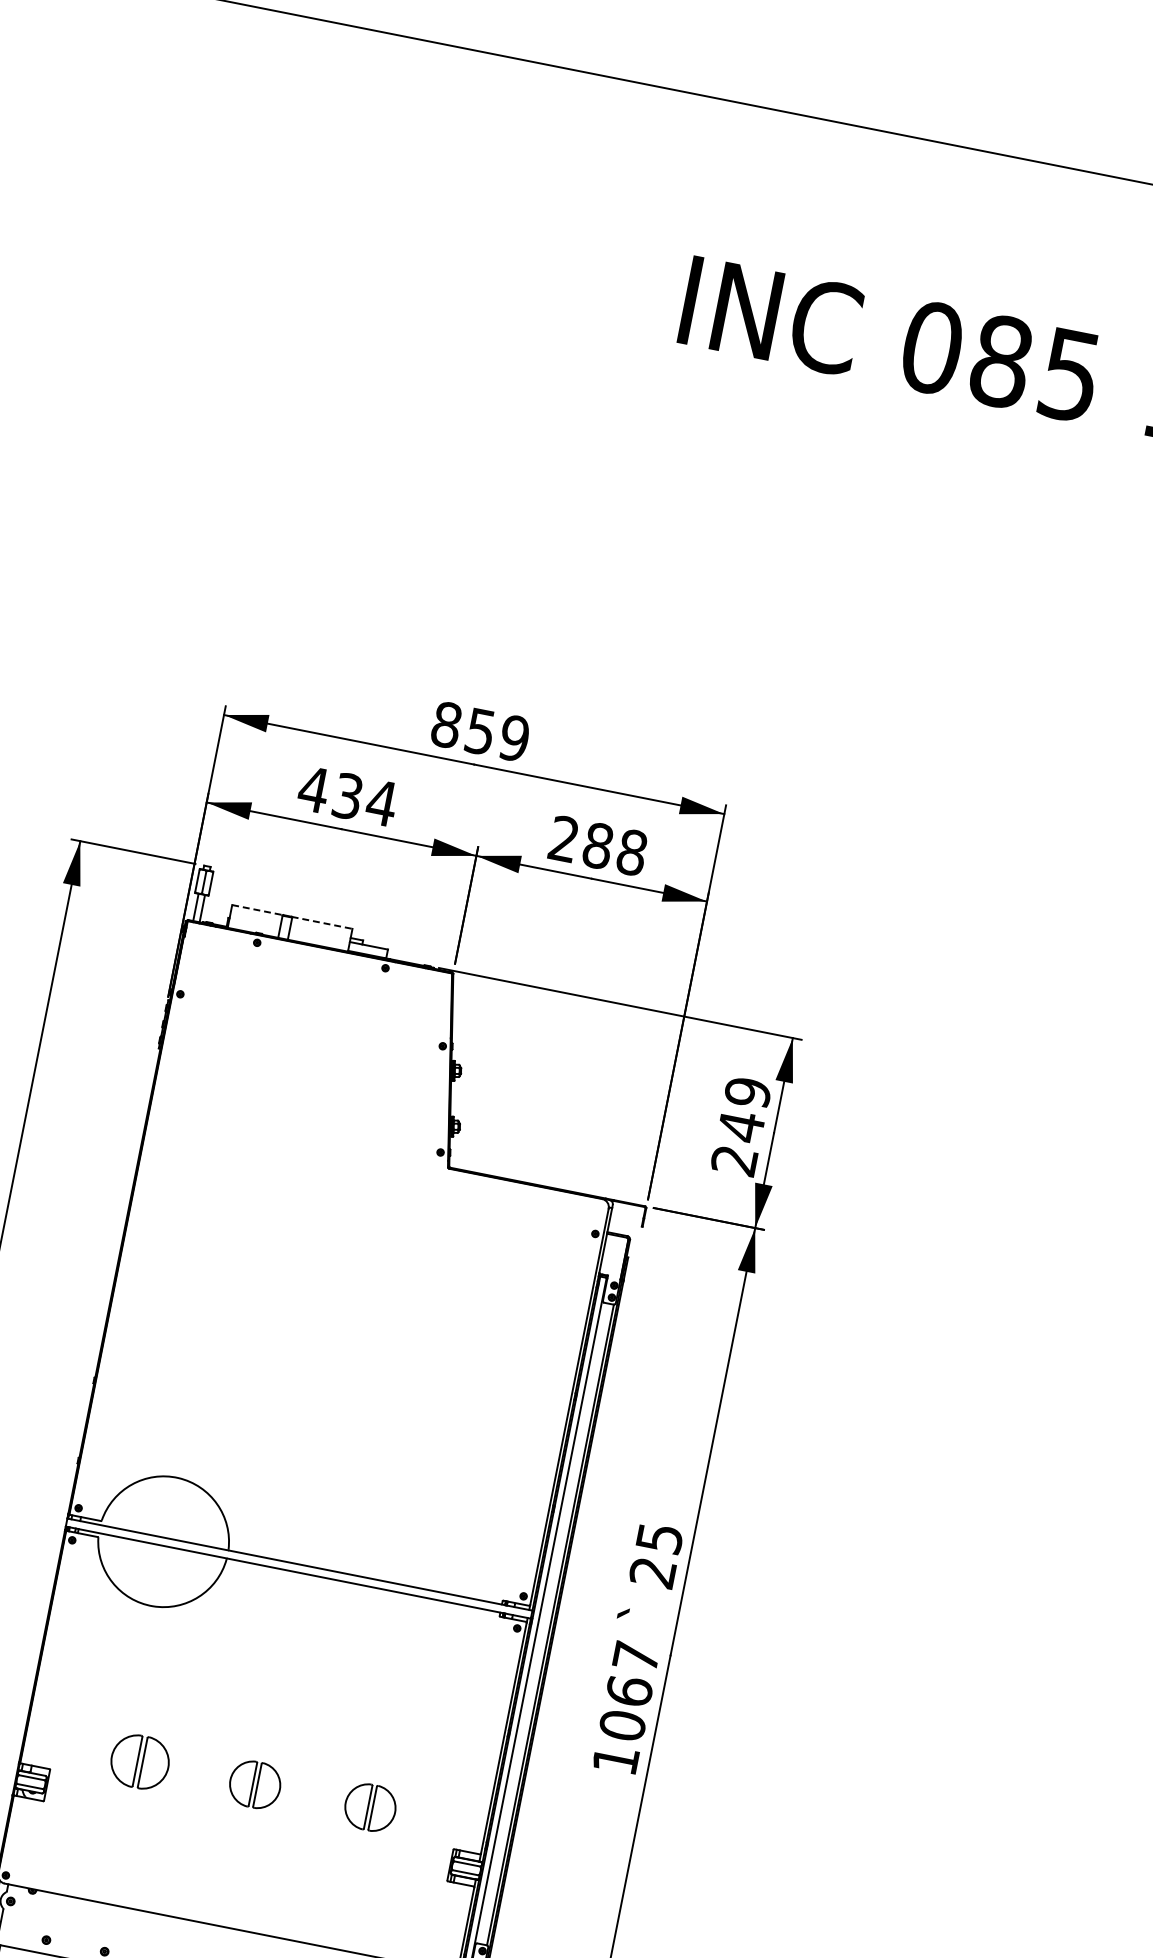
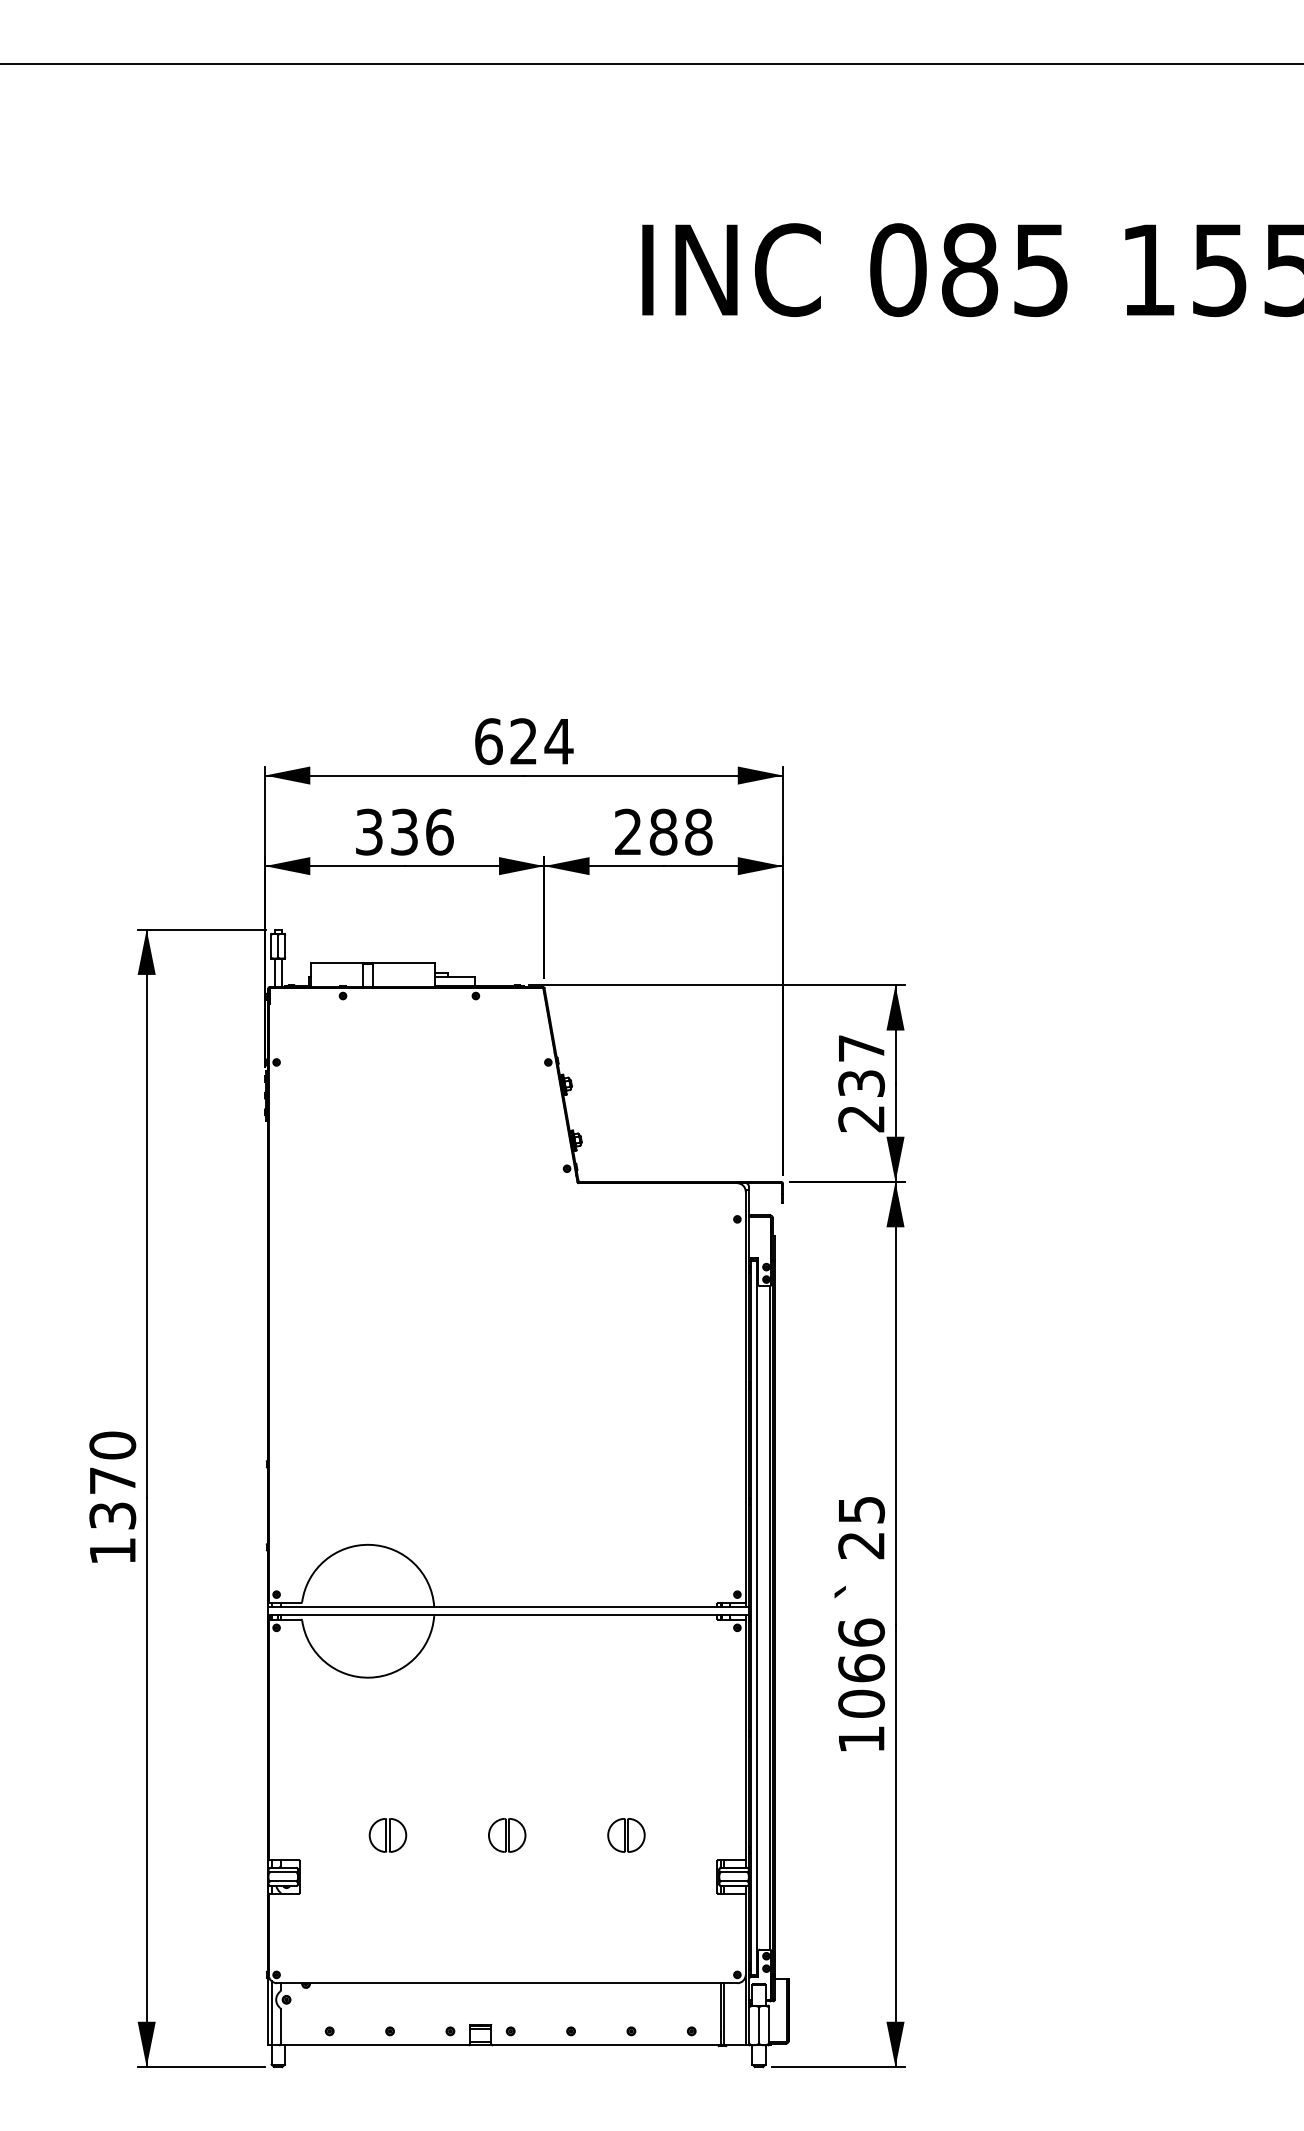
text: (481, 731) -> (524, 741), 859 -> 624
text: (348, 795) -> (404, 831), 434 -> 336
line: (258, 910) -> (337, 963), dashed -> solid
line: (322, 923) -> (404, 963), dashed -> solid
text: (744, 1110) -> (861, 1066), 249 -> 237
text: (636, 1656) -> (861, 1632), 1067 -> 1066
part: (139, 1762) -> (387, 1835), size x0.62
part: (255, 1785) -> (507, 1835), size x0.71
part: (370, 1807) -> (626, 1835), size x0.71

